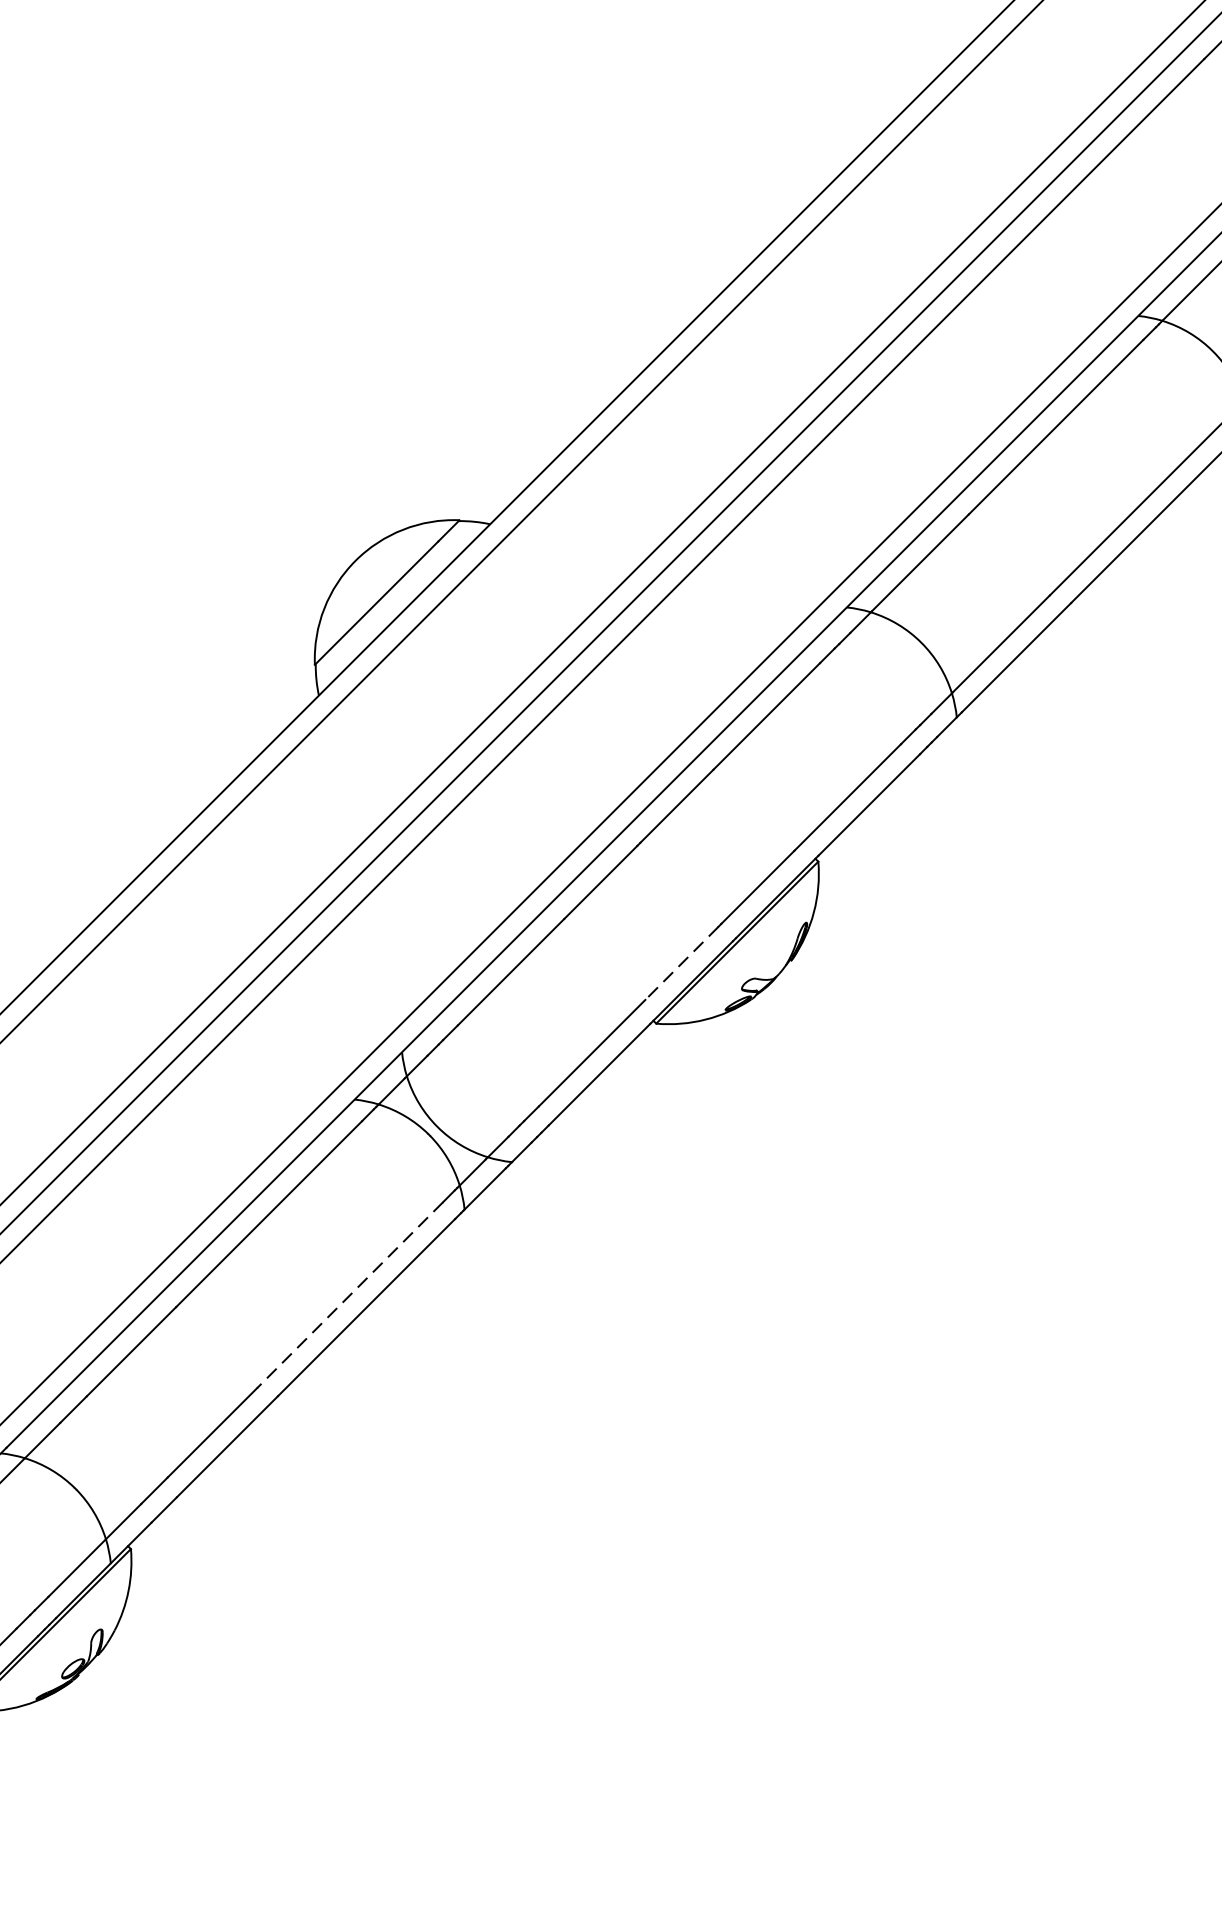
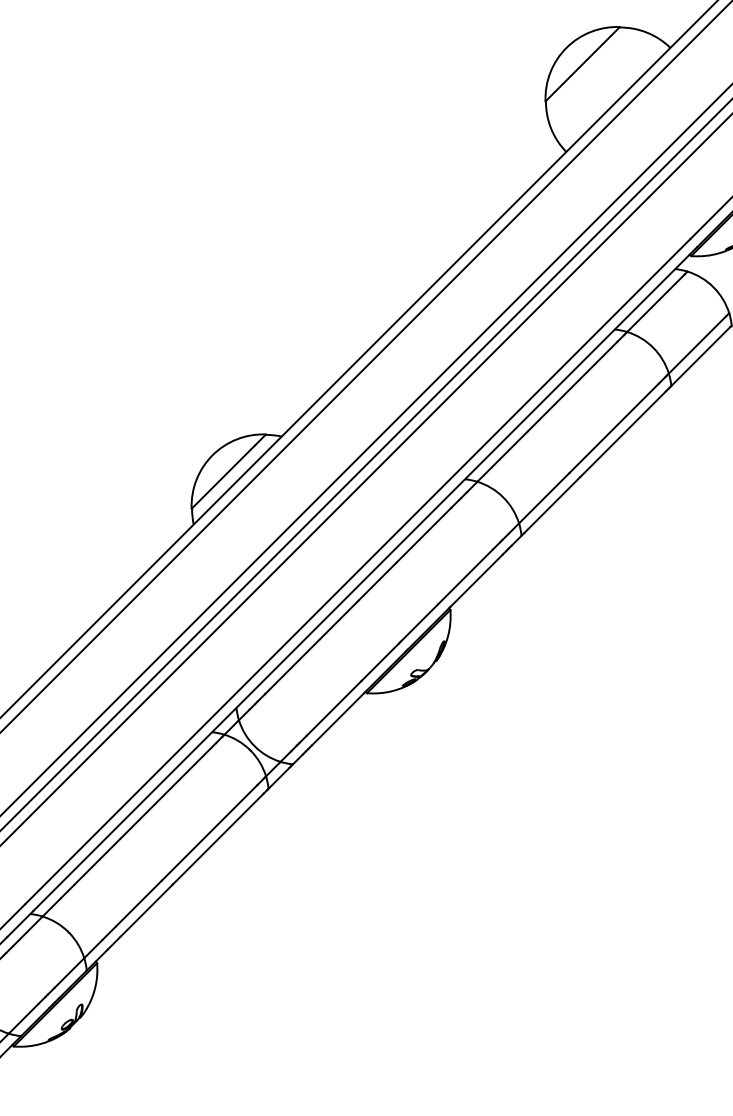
line: (682, 963) -> (380, 662), dashed -> solid
line: (349, 1294) -> (209, 832), dashed -> solid

